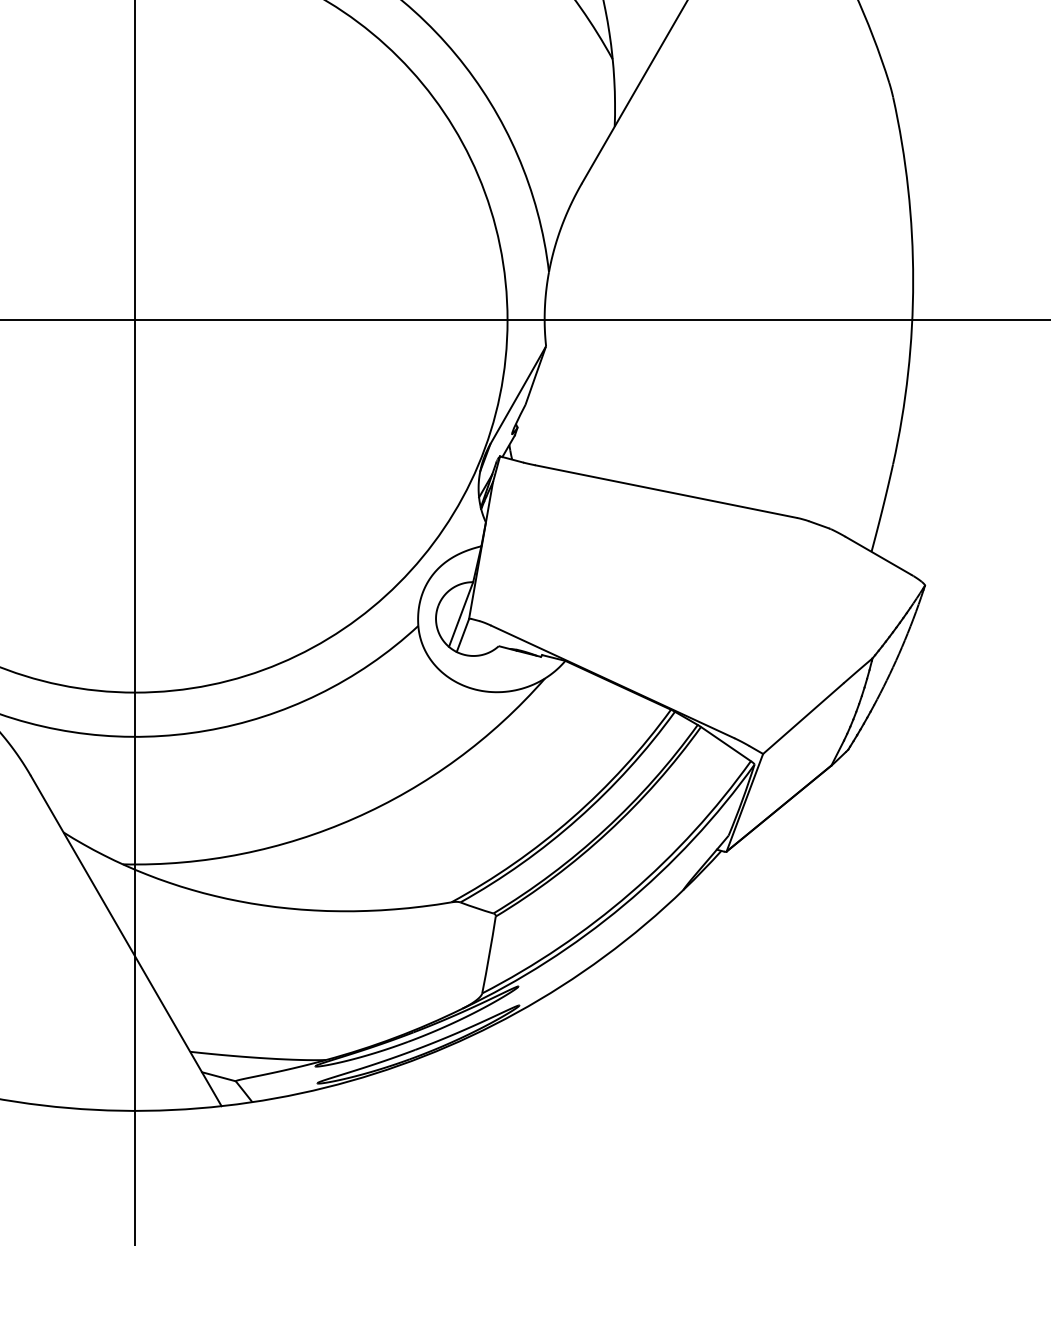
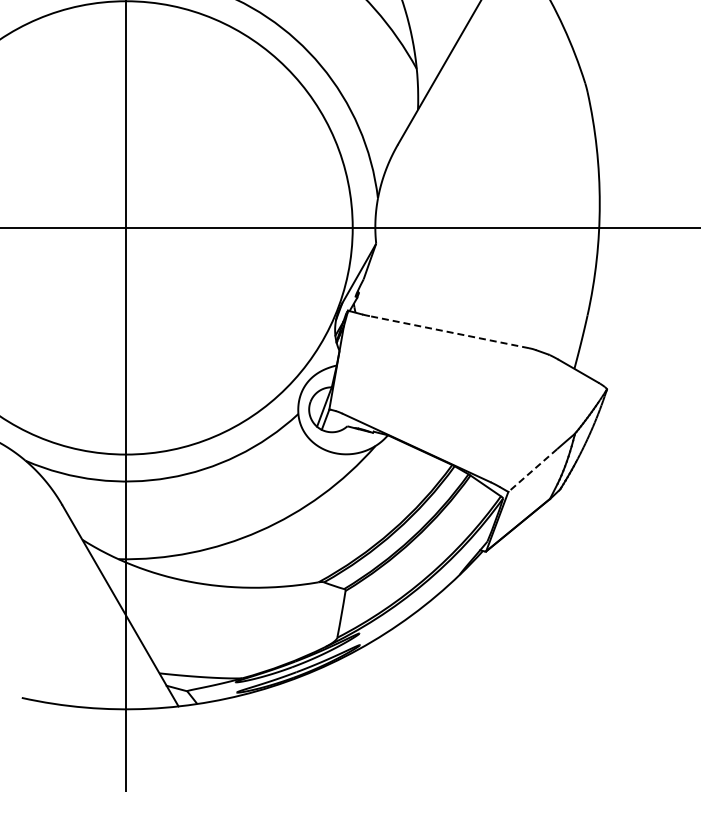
line: (664, 492) -> (448, 332), solid -> dashed
line: (802, 718) -> (532, 470), solid -> dashed

